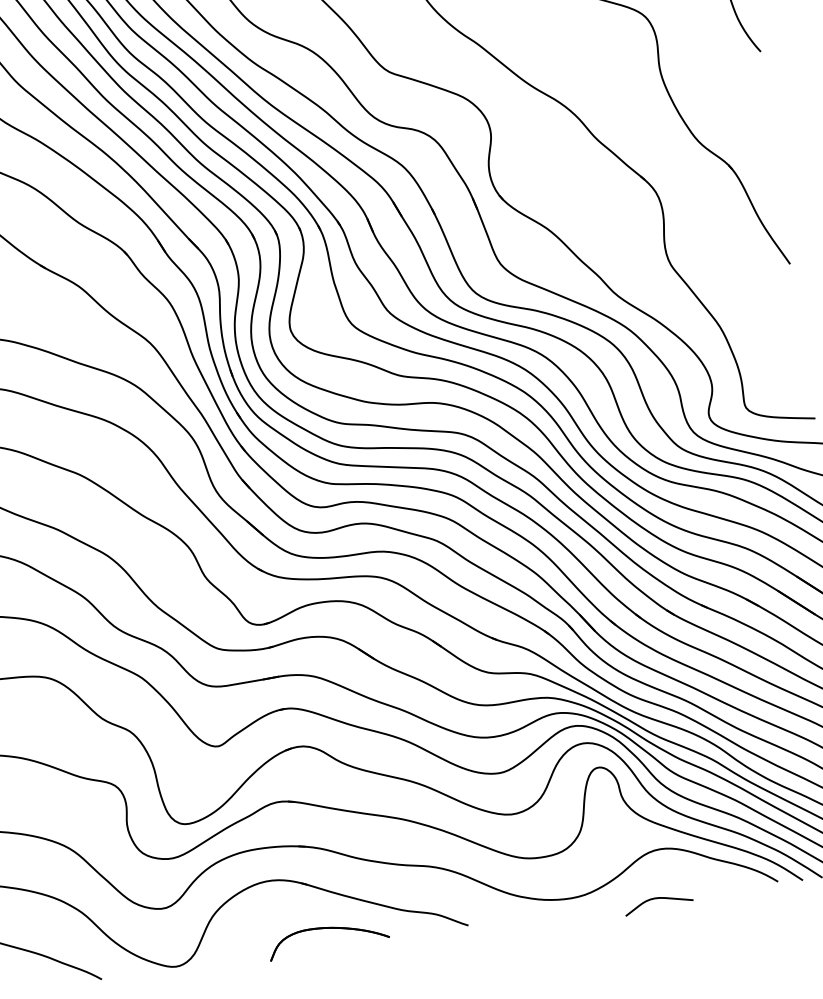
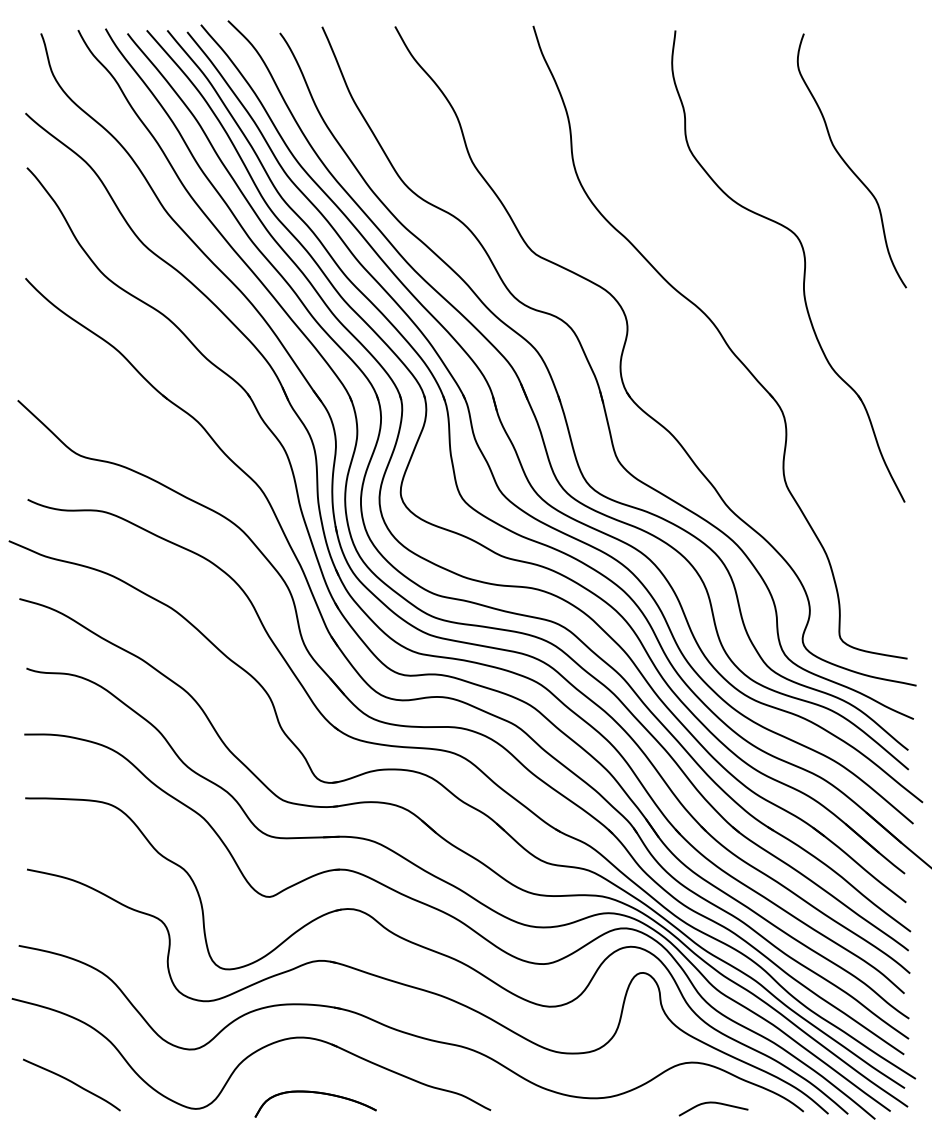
curve: (658, 898) -> (713, 1103), moved
part: (326, 929) -> (315, 1093), moved

